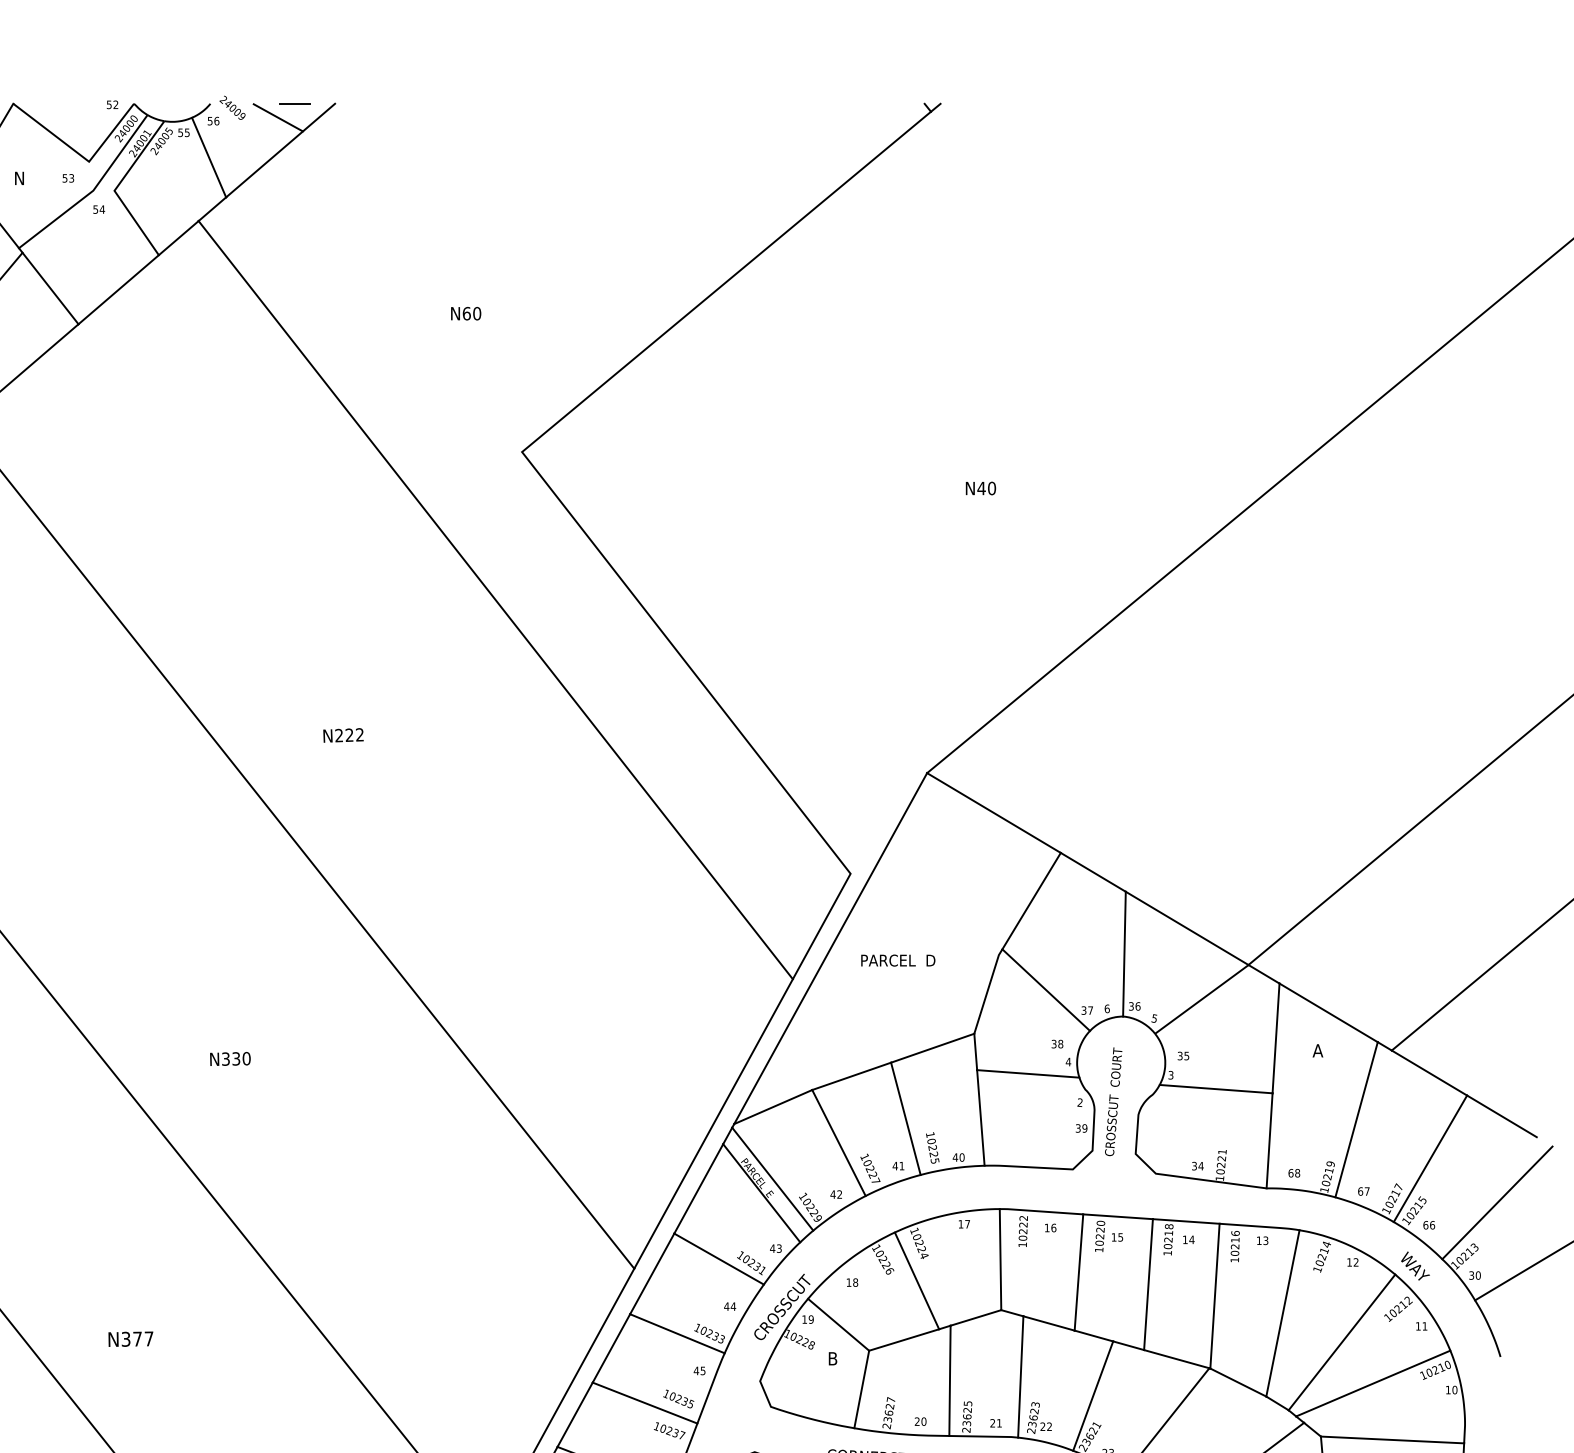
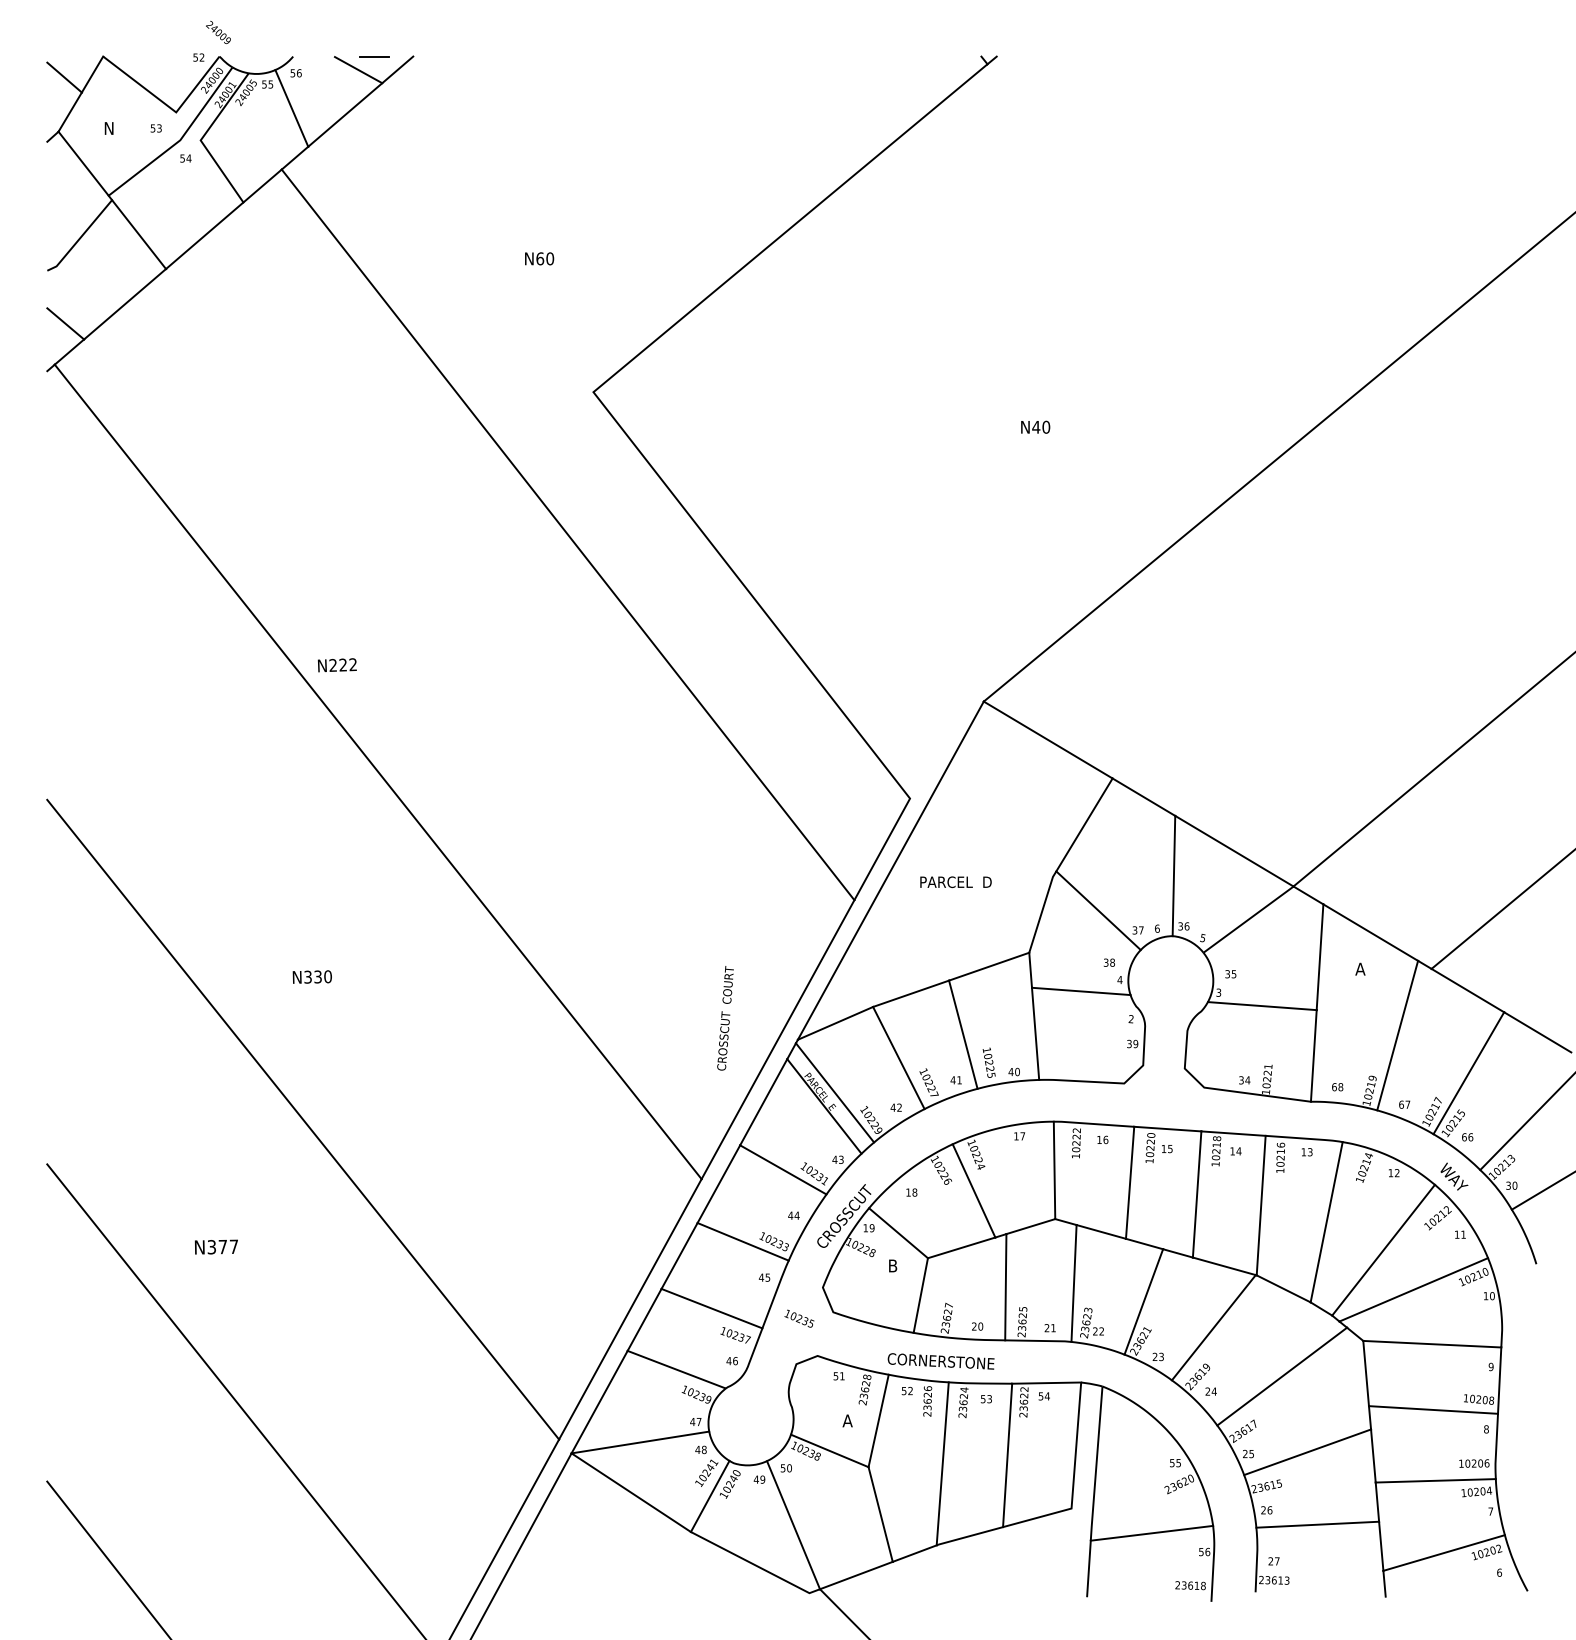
text: (232, 106) -> (218, 31), moved
text: (342, 735) -> (336, 665), moved
text: (1113, 1101) -> (725, 1018), moved
text: (678, 1398) -> (799, 1318), moved

